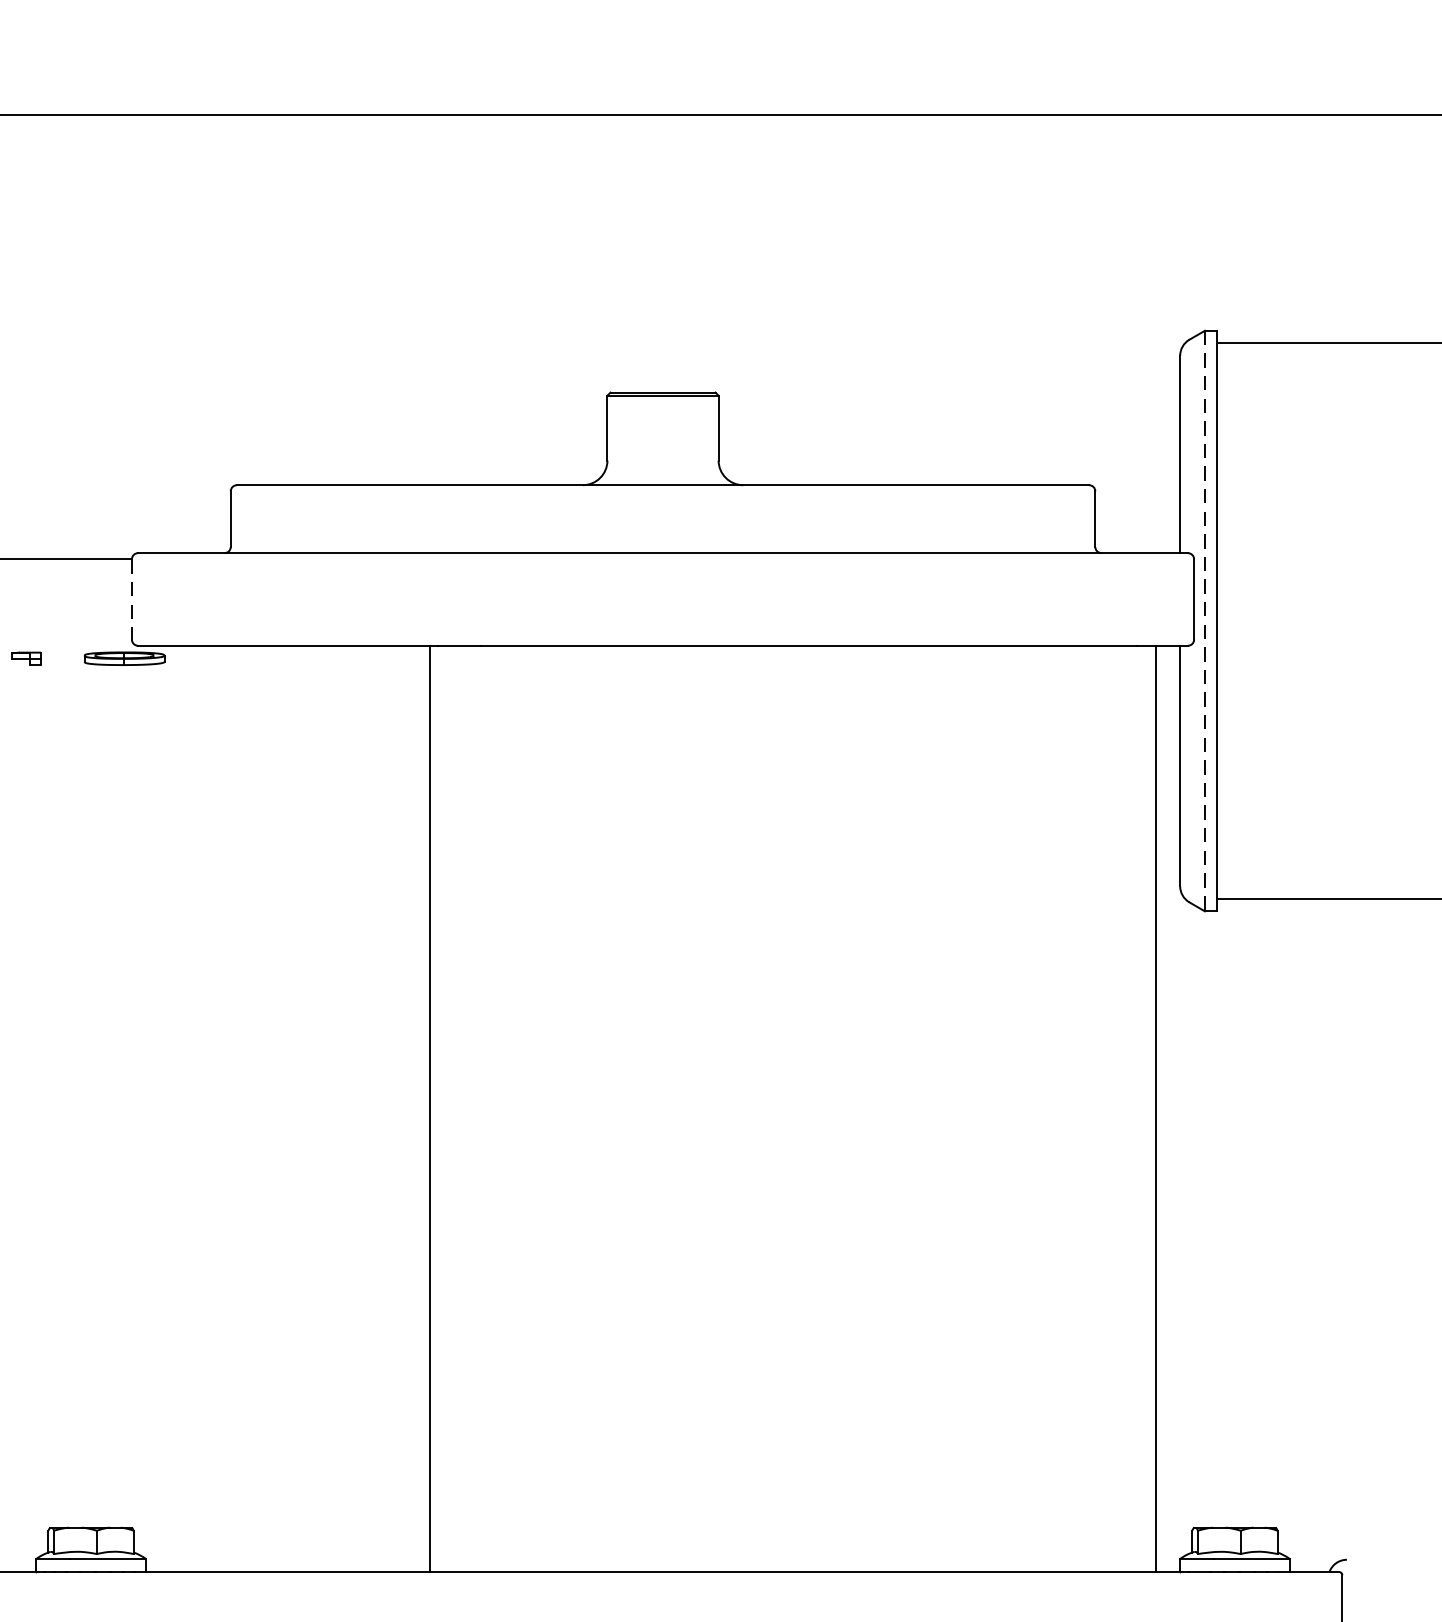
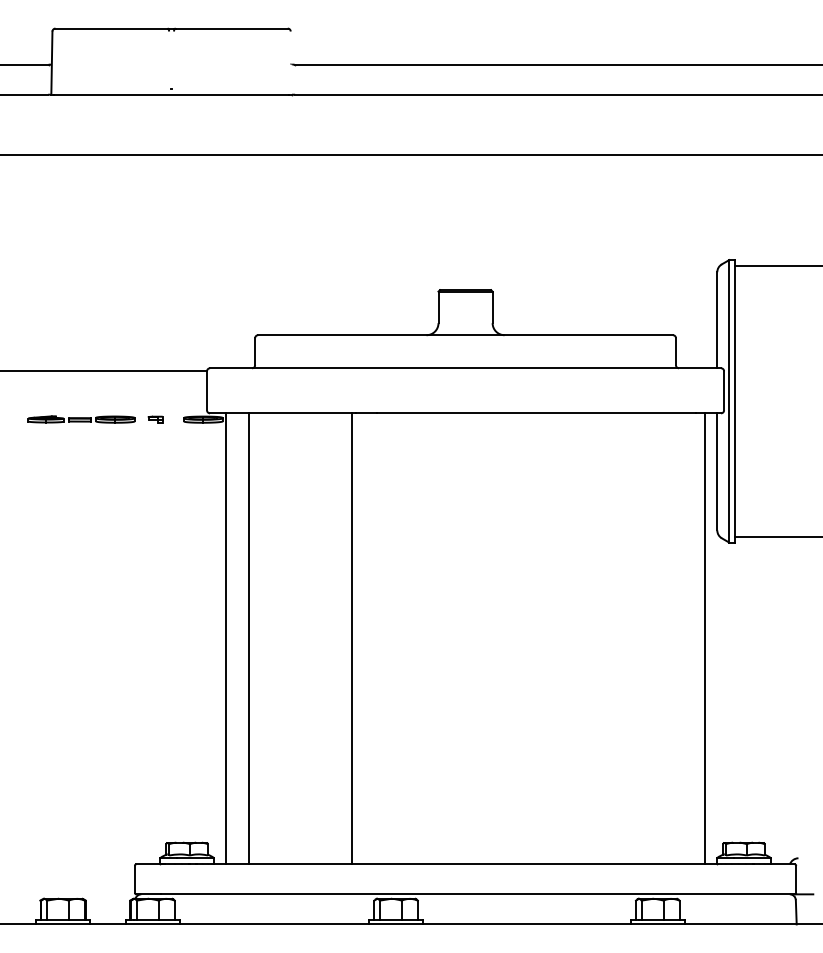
line: (132, 598) -> (207, 390), dashed -> solid
line: (1205, 621) -> (729, 401), dashed -> solid
line: (169, 1108) -> (225, 638), added
line: (219, 1108) -> (249, 638), added

